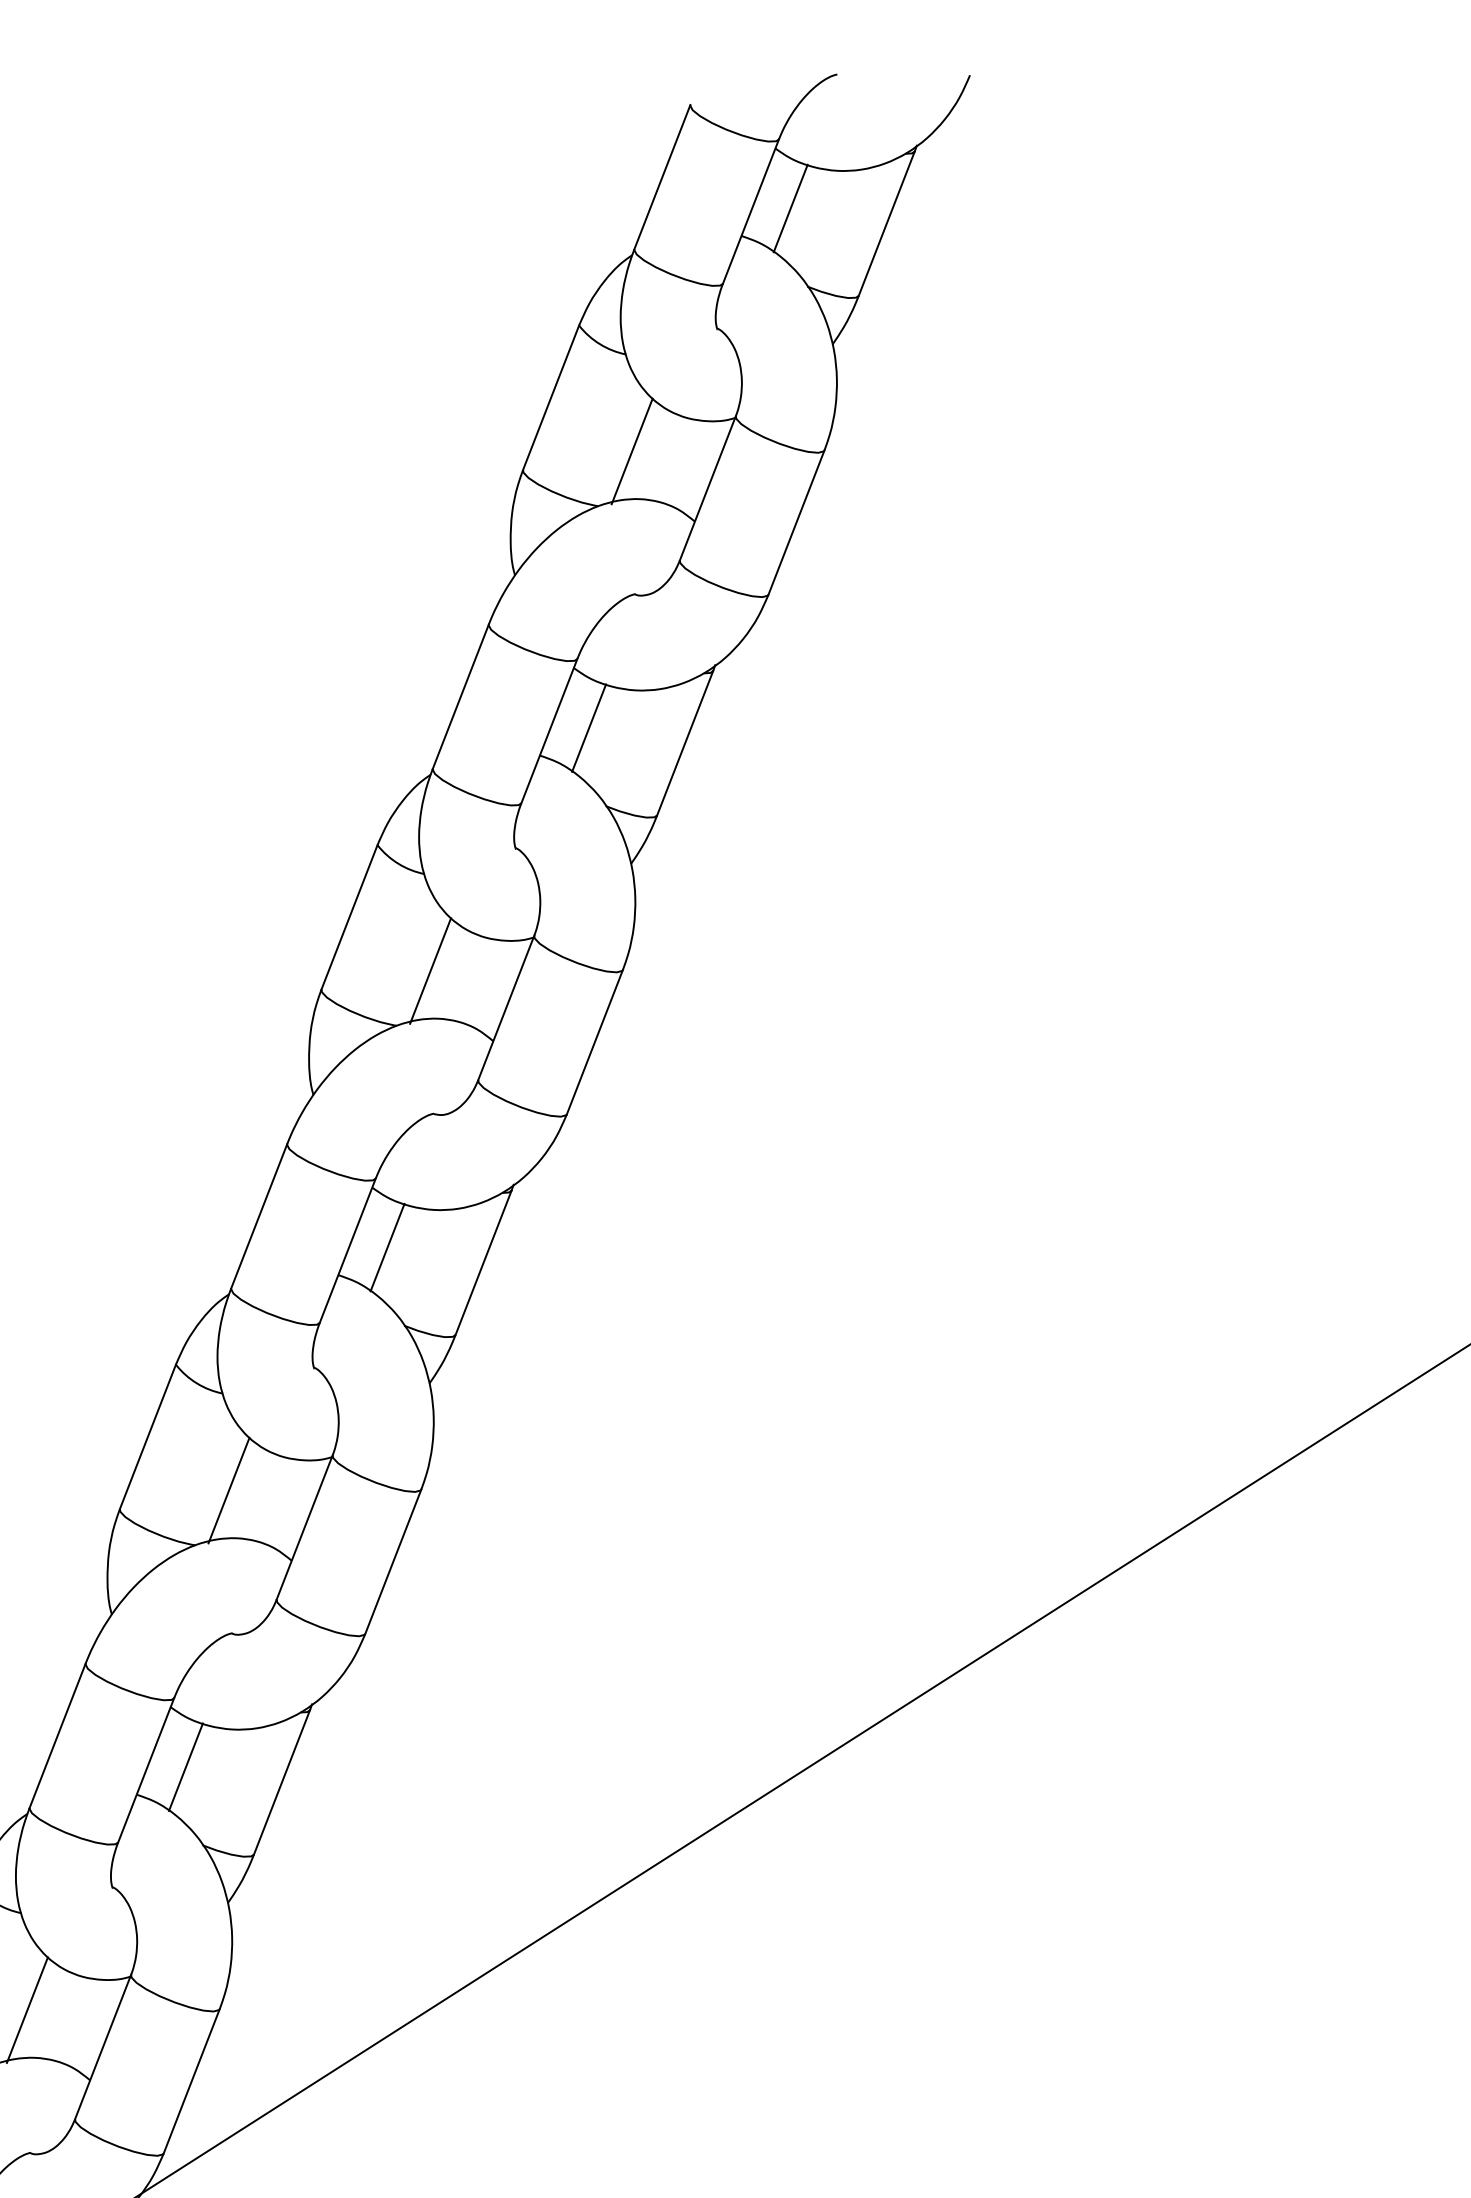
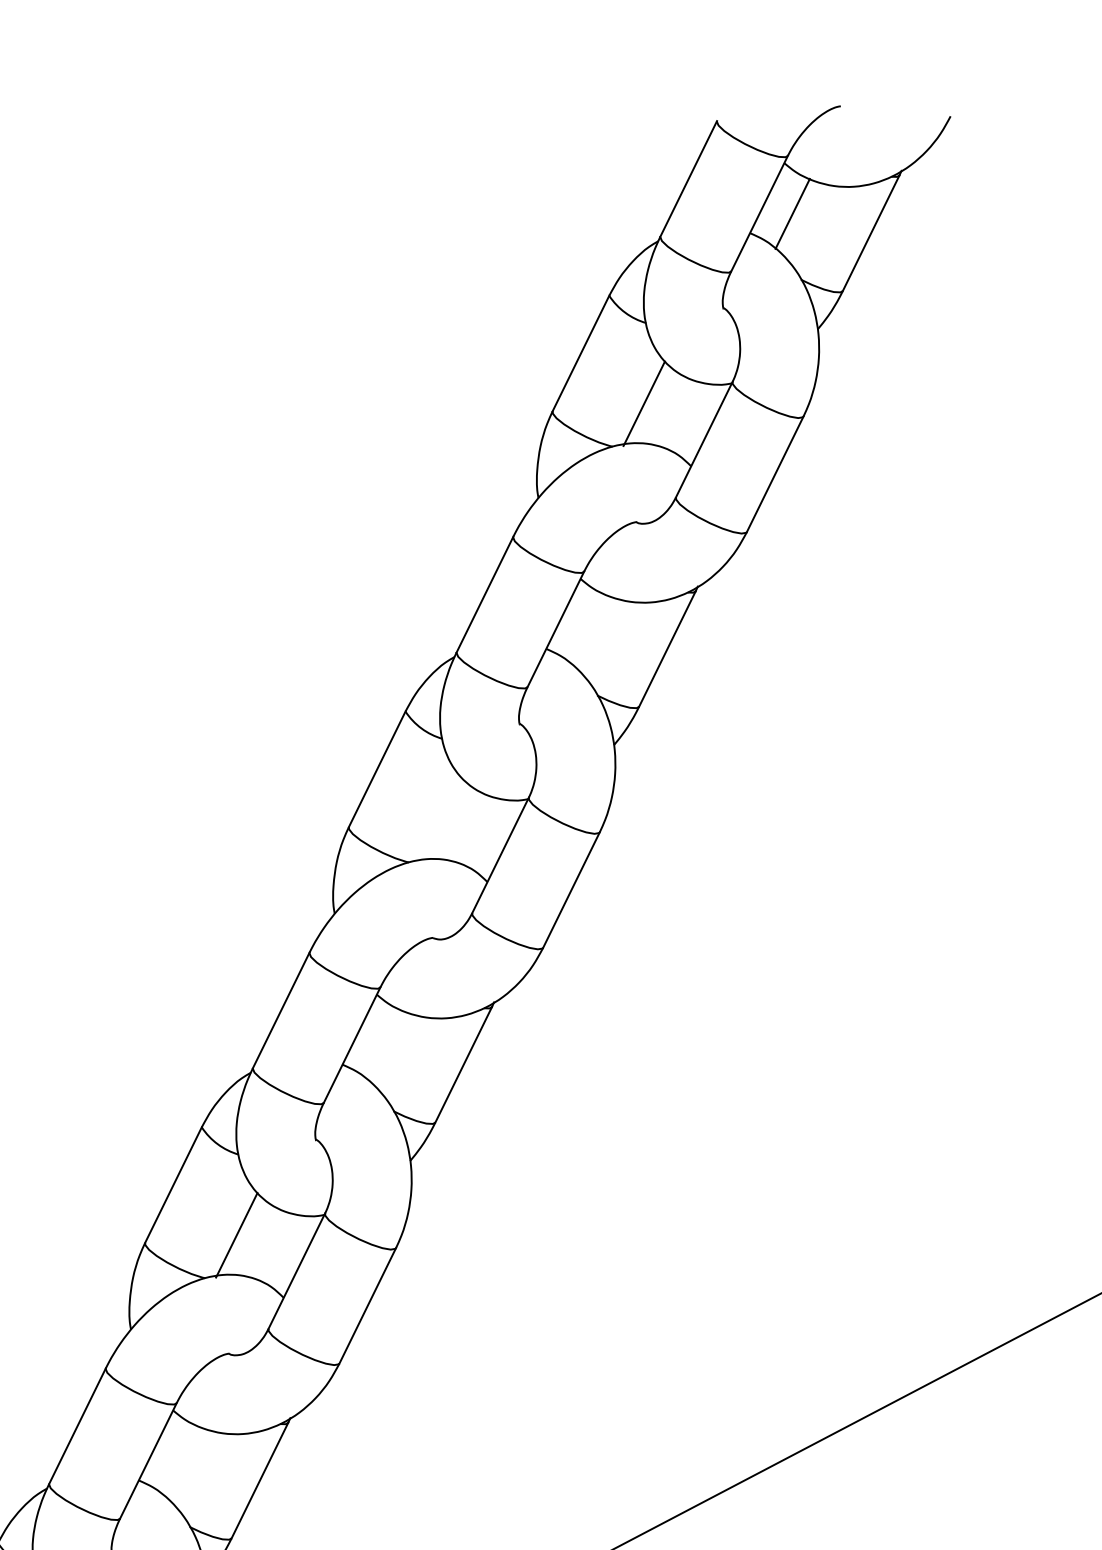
line: (589, 727) -> (589, 629), removed
line: (430, 970) -> (440, 819), removed
line: (387, 1247) -> (385, 1045), removed
line: (185, 1766) -> (181, 1460), removed

